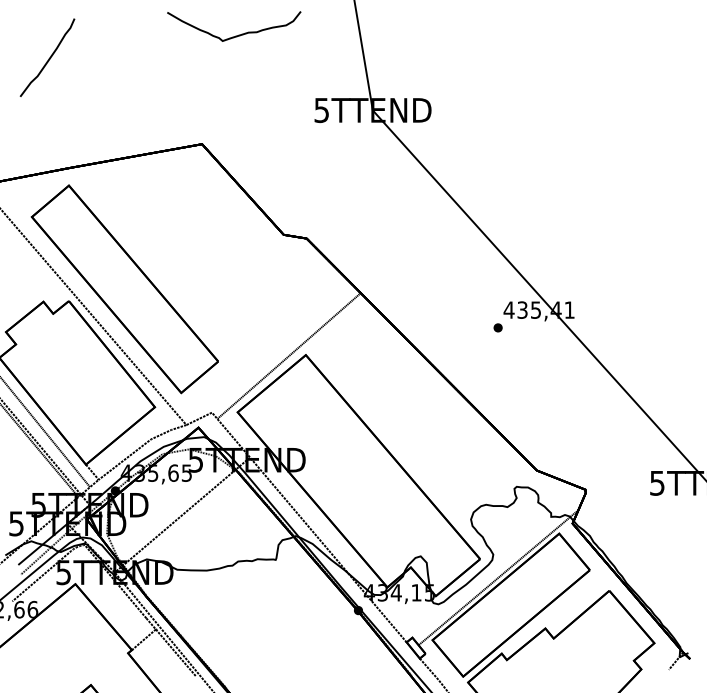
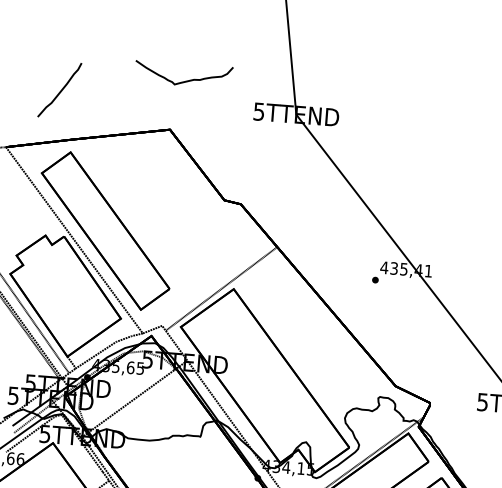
curve: (238, 34) -> (186, 80), moved
curve: (48, 58) -> (60, 90), moved

